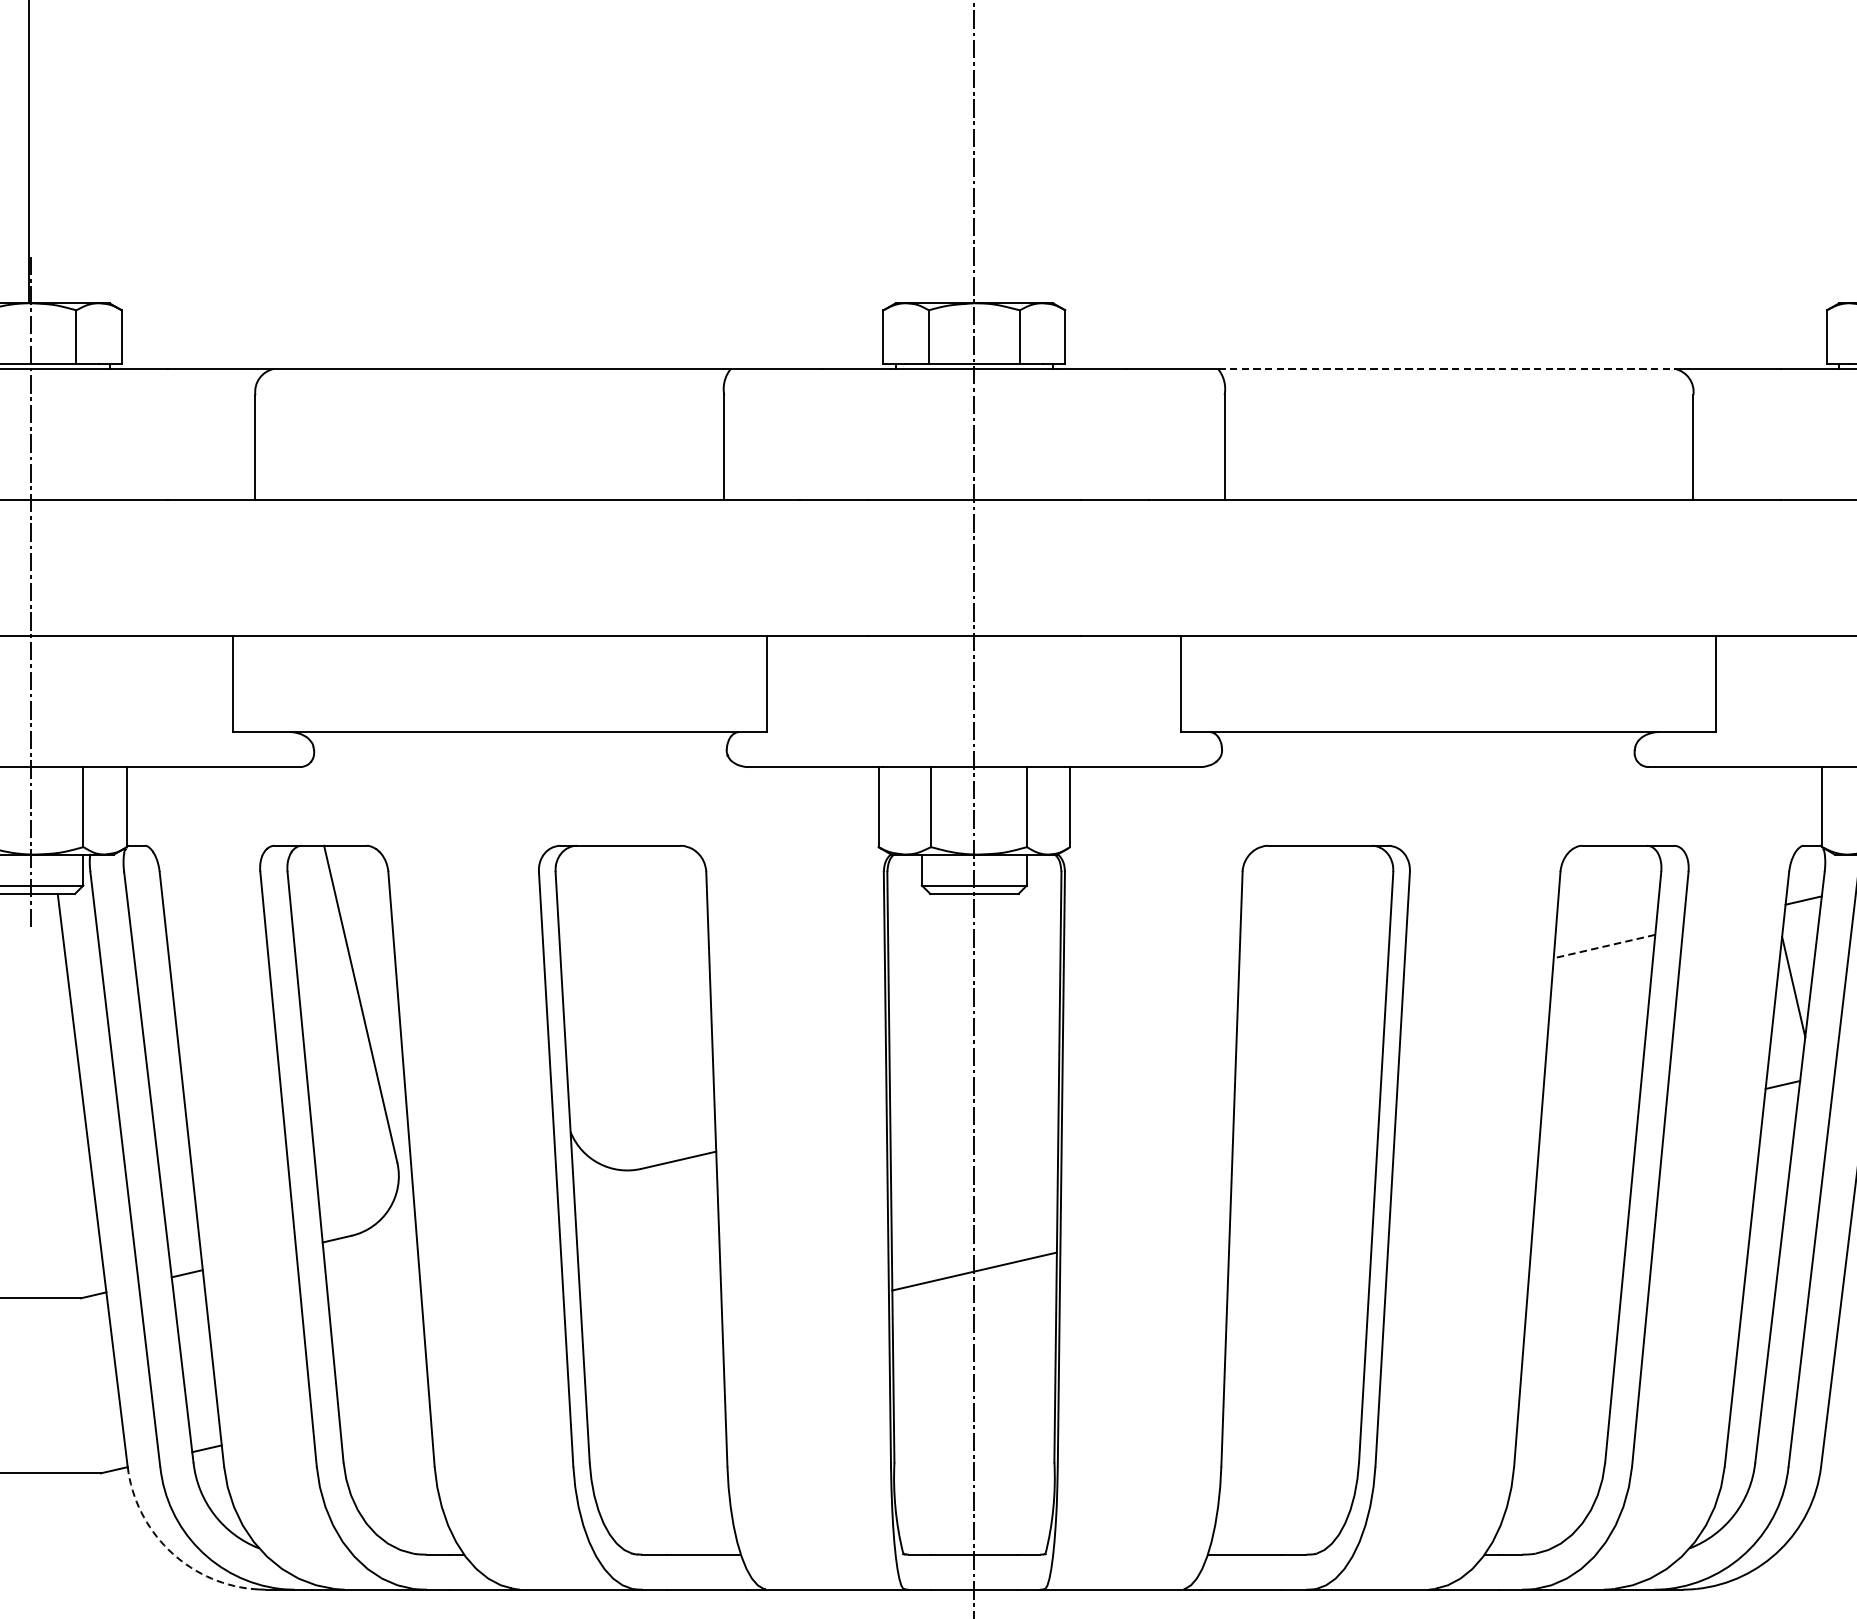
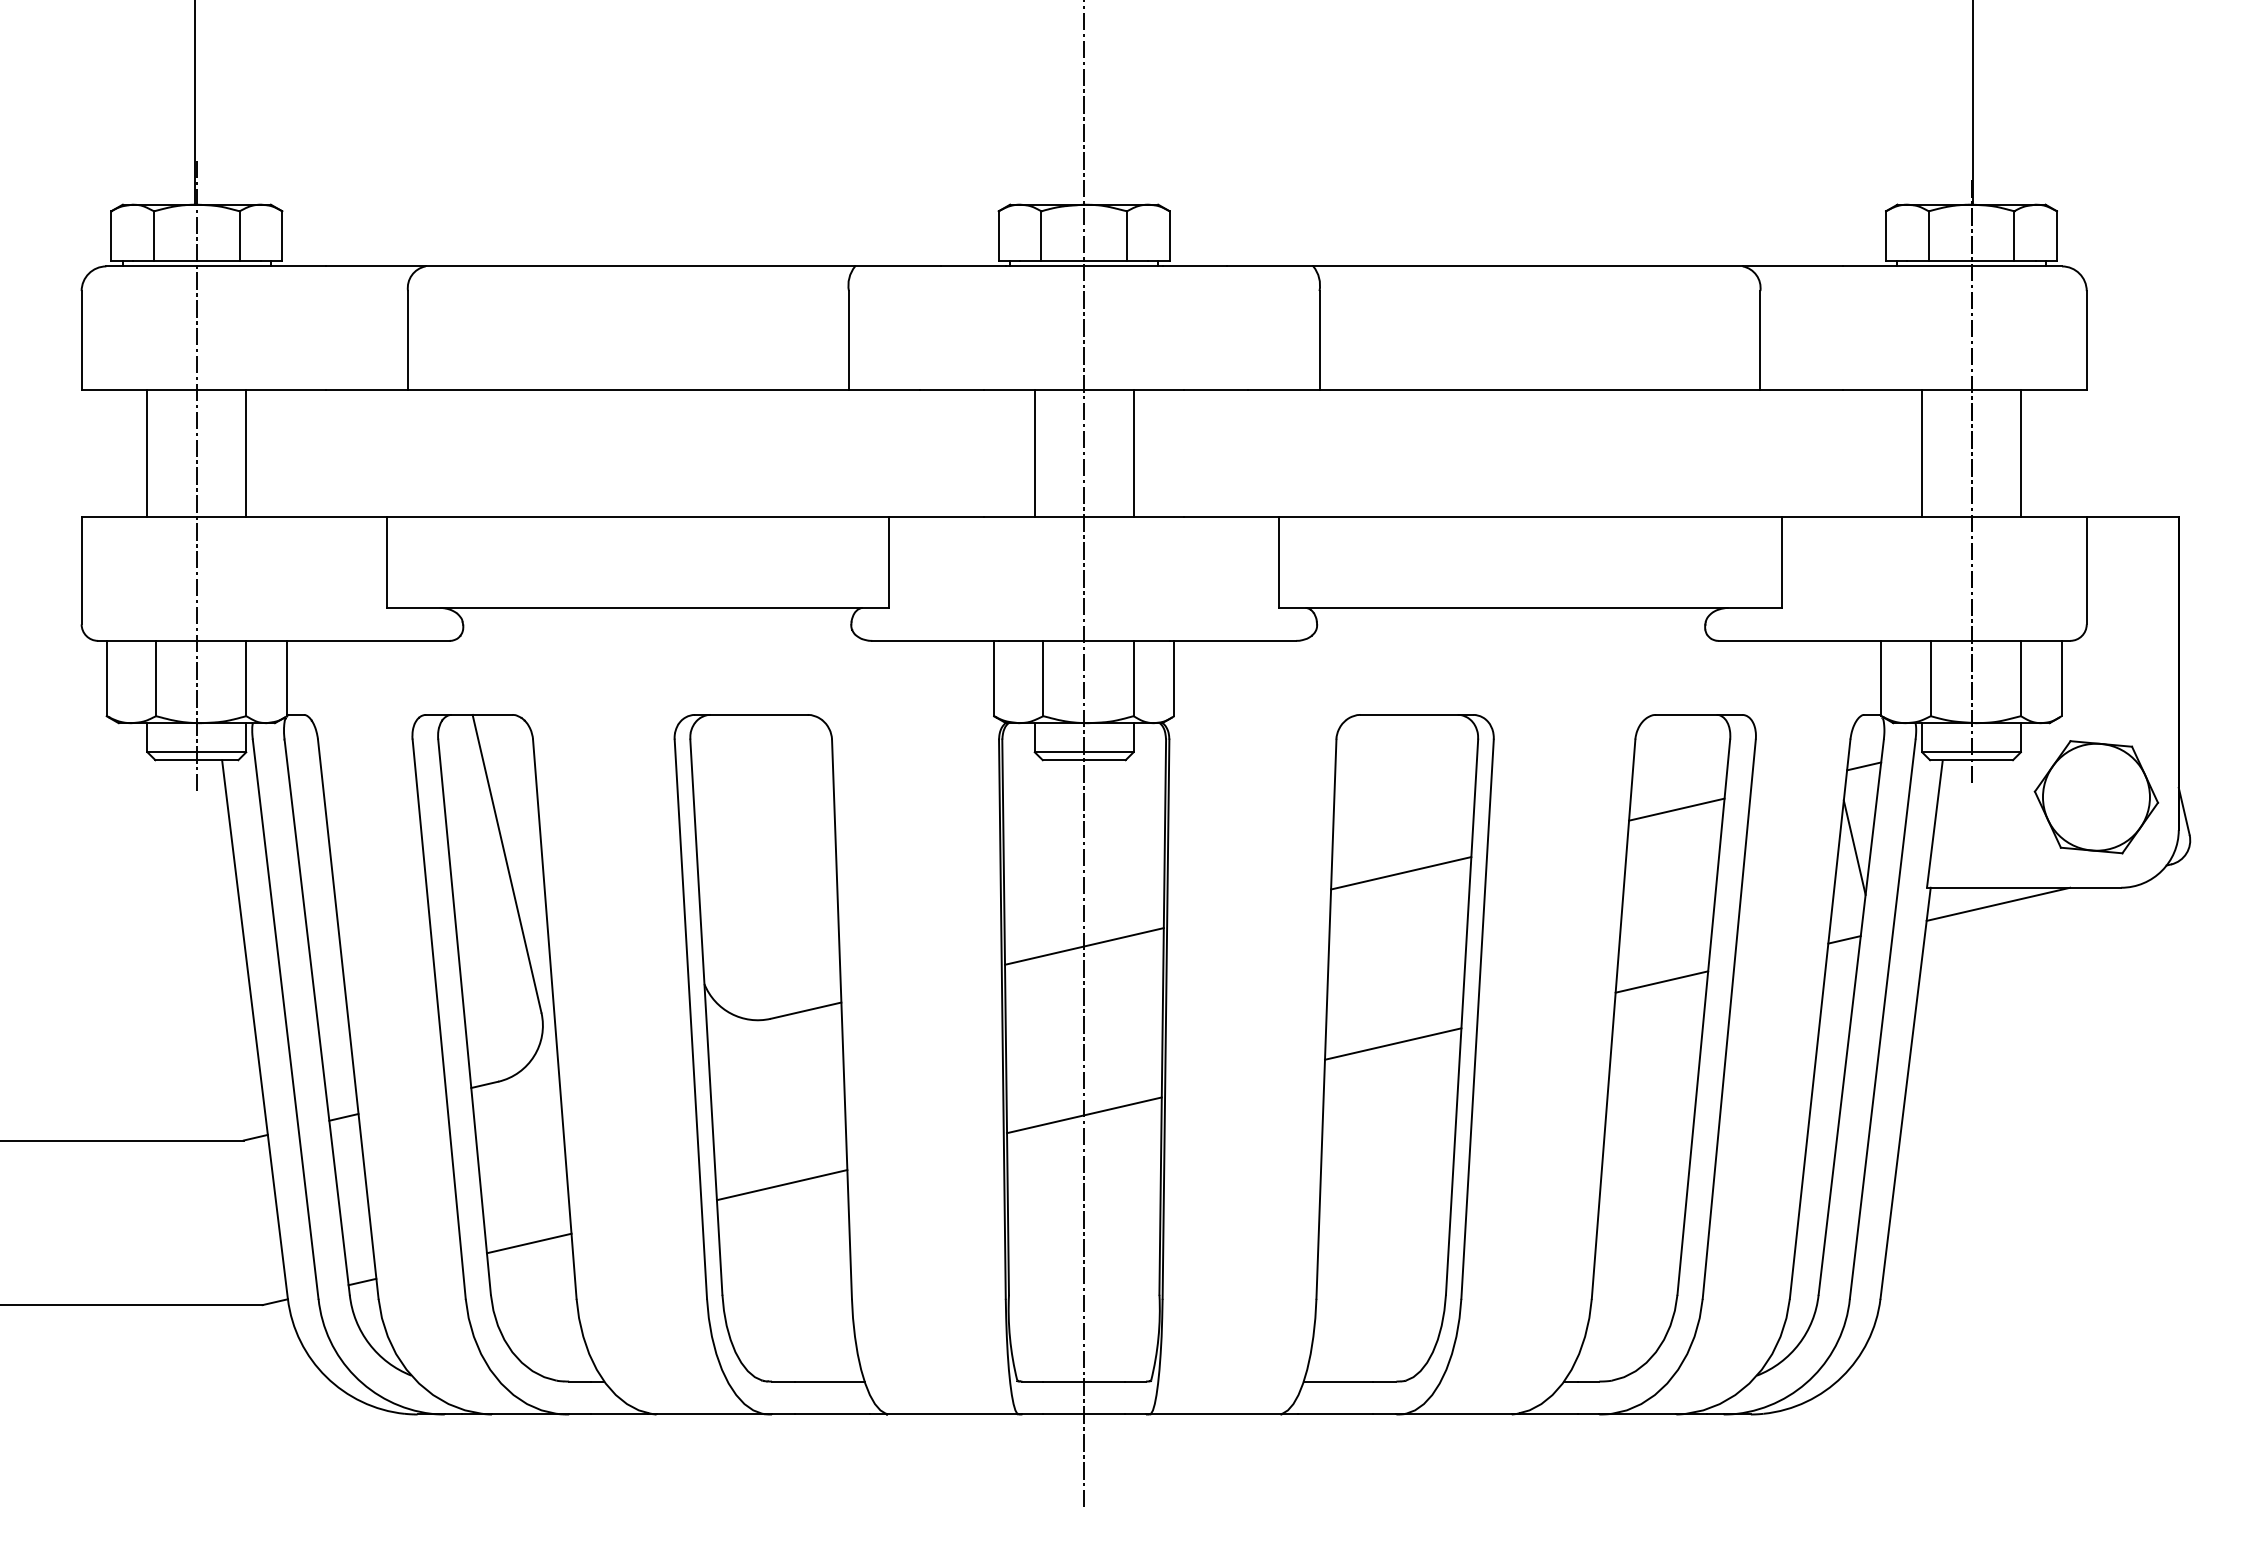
line: (1446, 368) -> (1528, 266), dashed -> solid
line: (83, 567) -> (246, 453), added
line: (921, 567) -> (1034, 453), added
line: (1026, 567) -> (1133, 453), added
line: (1604, 946) -> (1676, 809), dashed -> solid
line: (1311, 1014) -> (1401, 873), added
line: (974, 1092) -> (1084, 946), added
line: (1588, 1129) -> (1661, 981), added
line: (1303, 1195) -> (1393, 1043), added
line: (652, 1346) -> (781, 1185), added
line: (383, 1407) -> (528, 1243), added
arc: (168, 1549) -> (326, 1376), dashed -> solid

